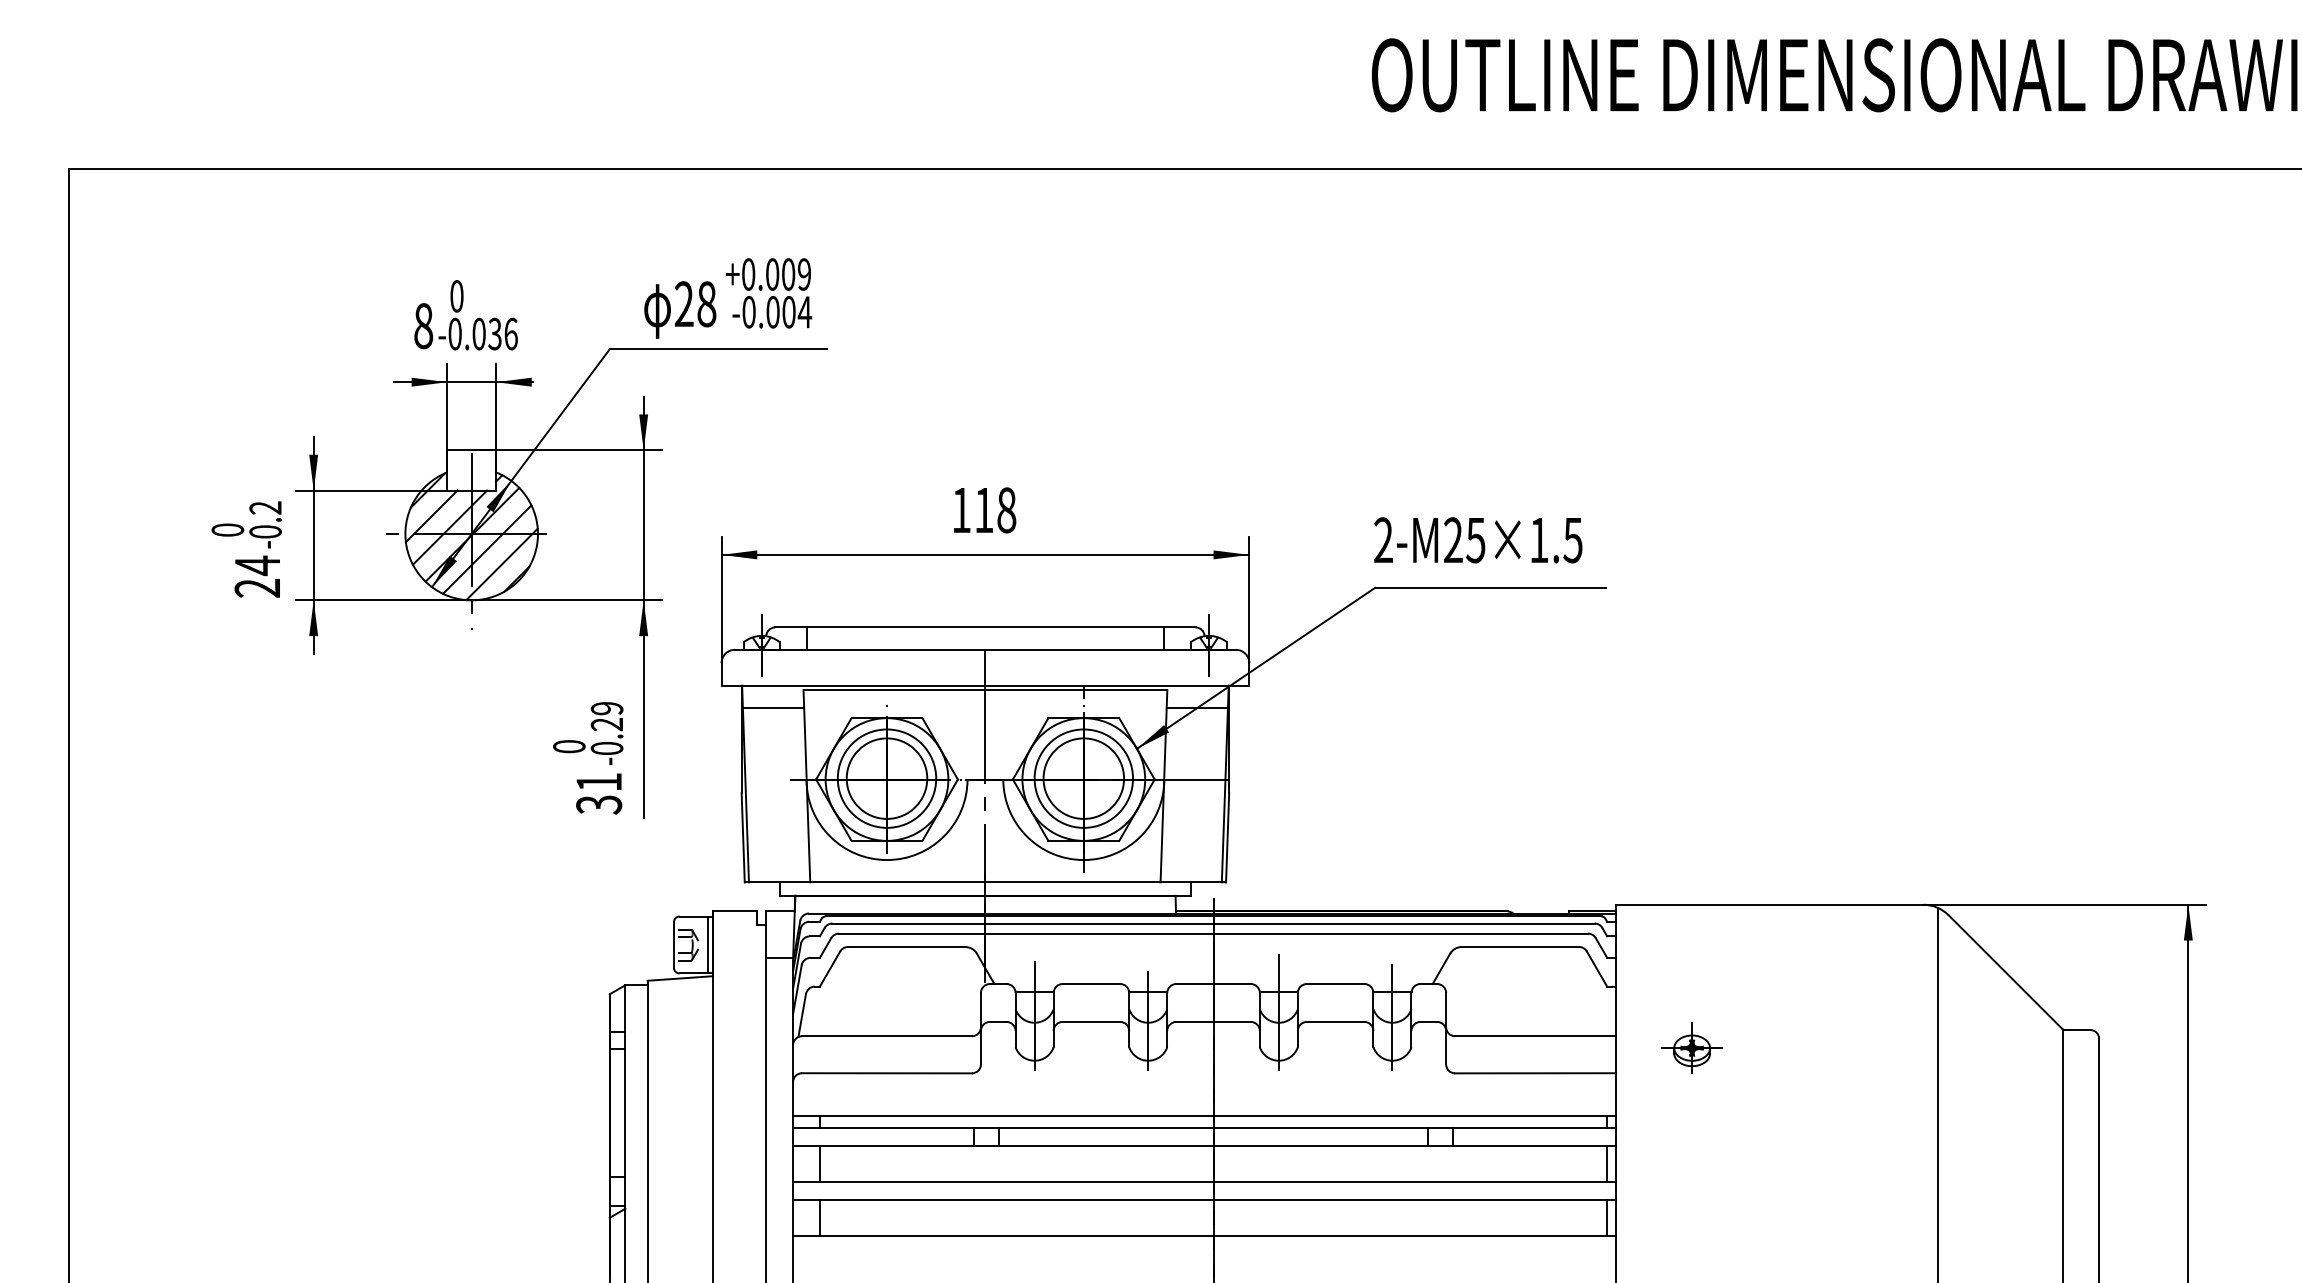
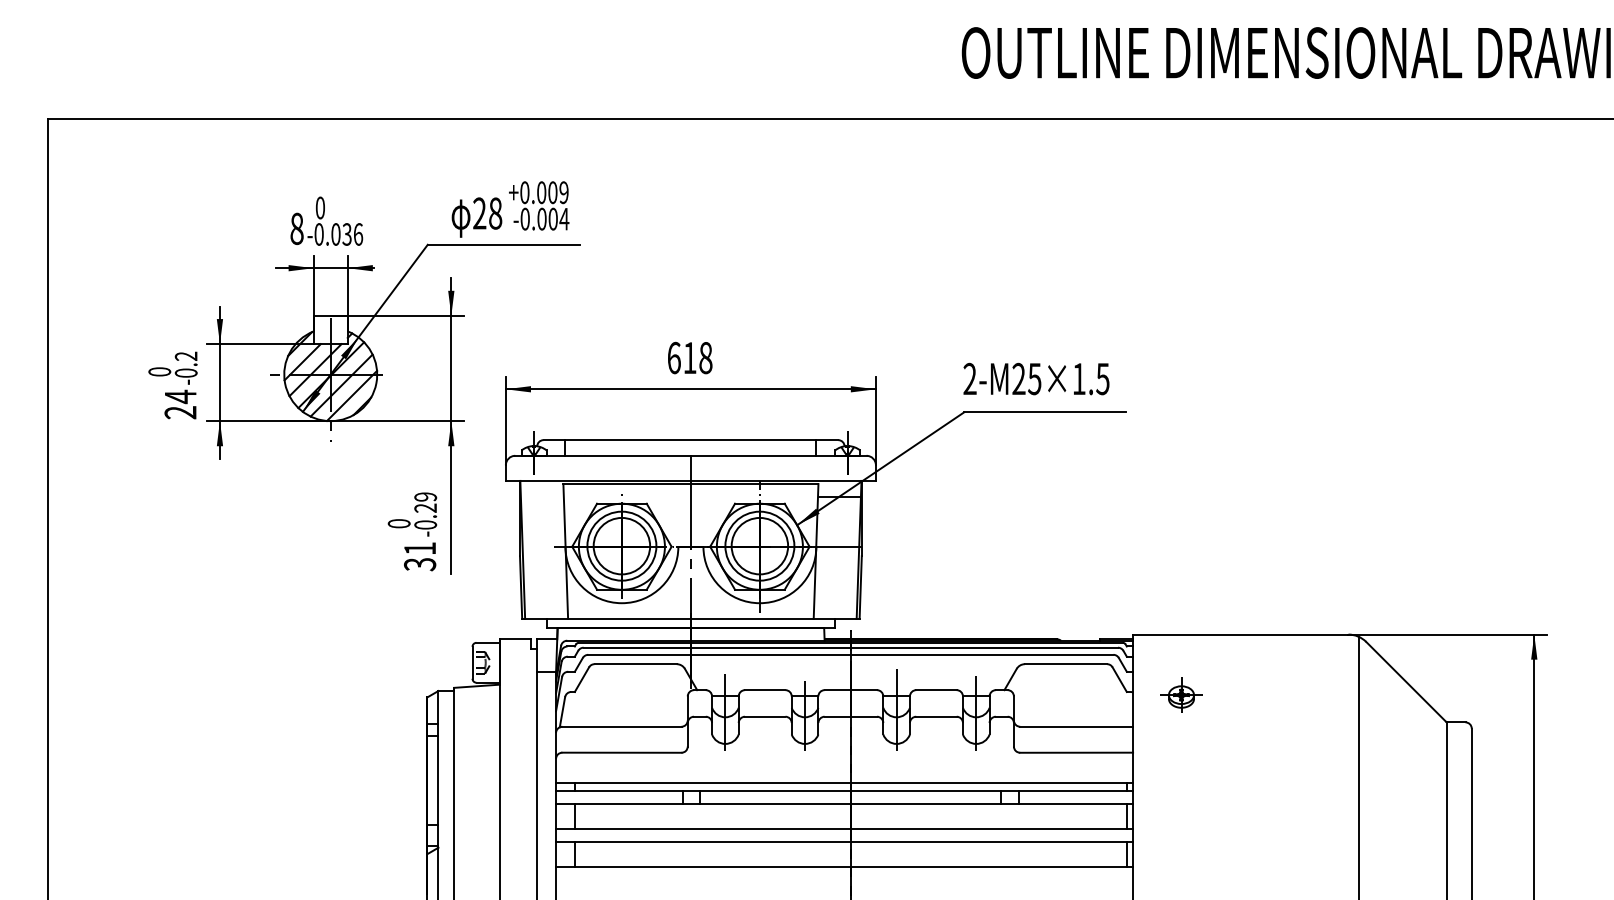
text: (961, 510) -> (674, 358), 118 -> 618
line: (772, 707) -> (541, 496), removed
line: (708, 944) -> (496, 662), removed
part: (1691, 1047) -> (1181, 694), moved

